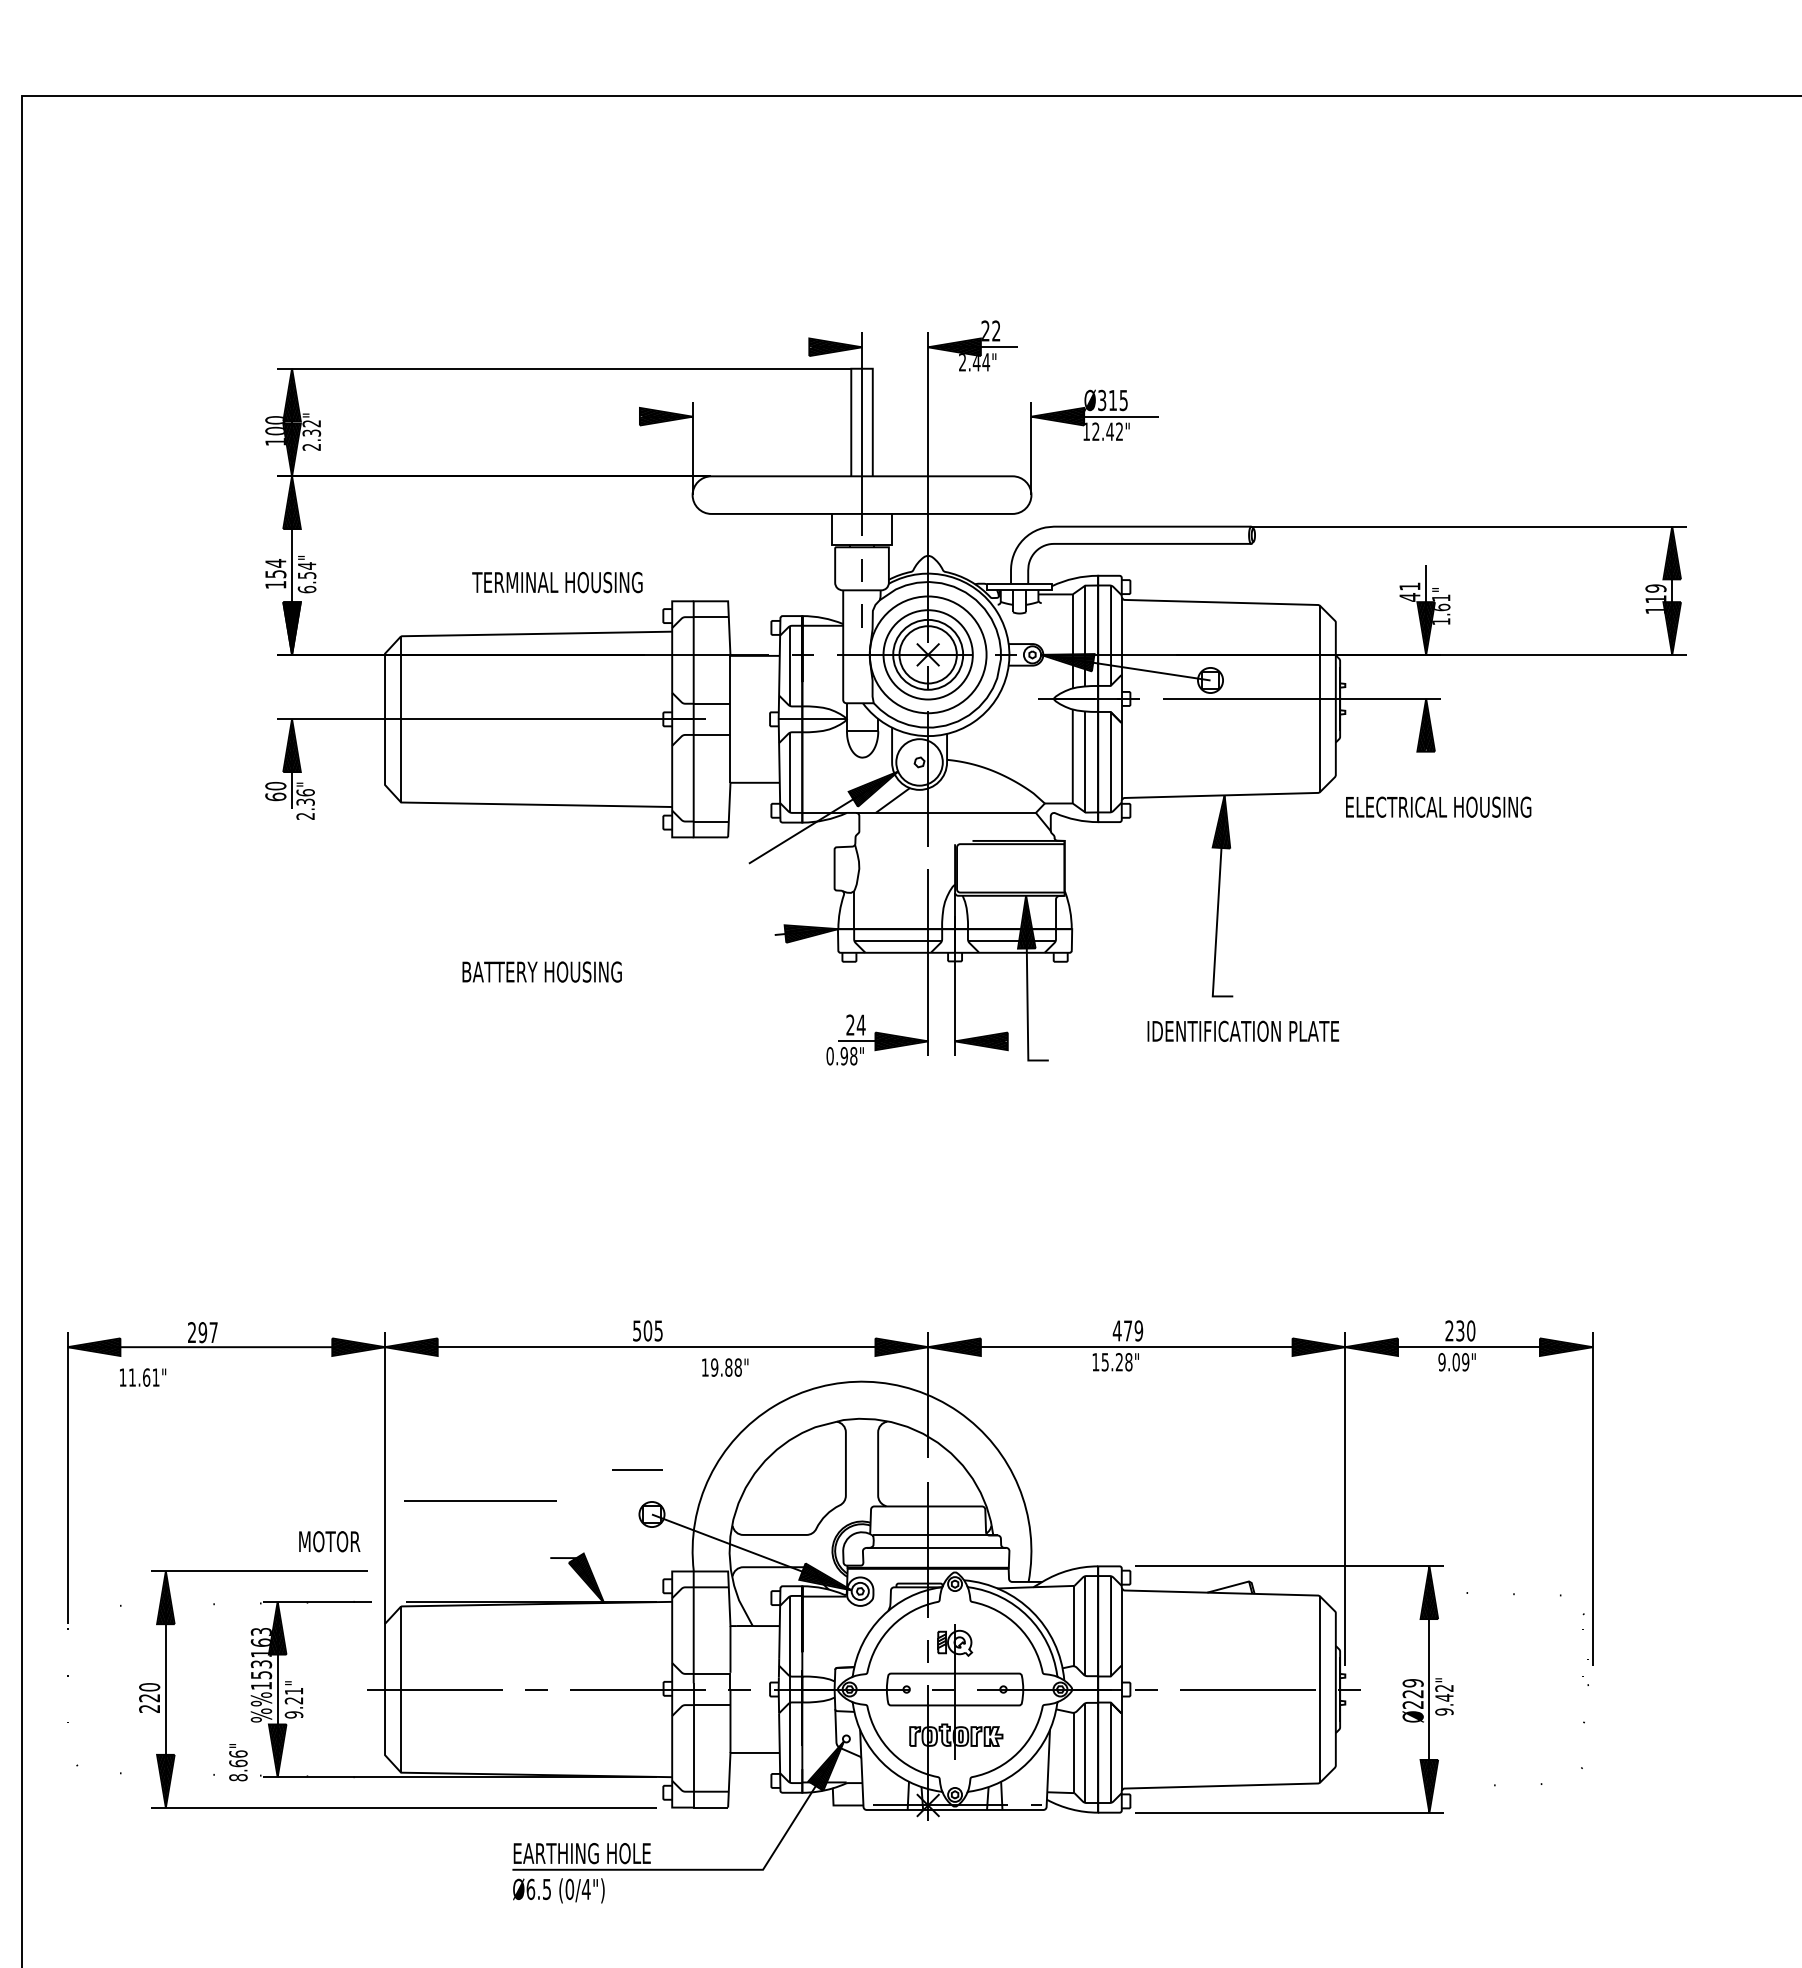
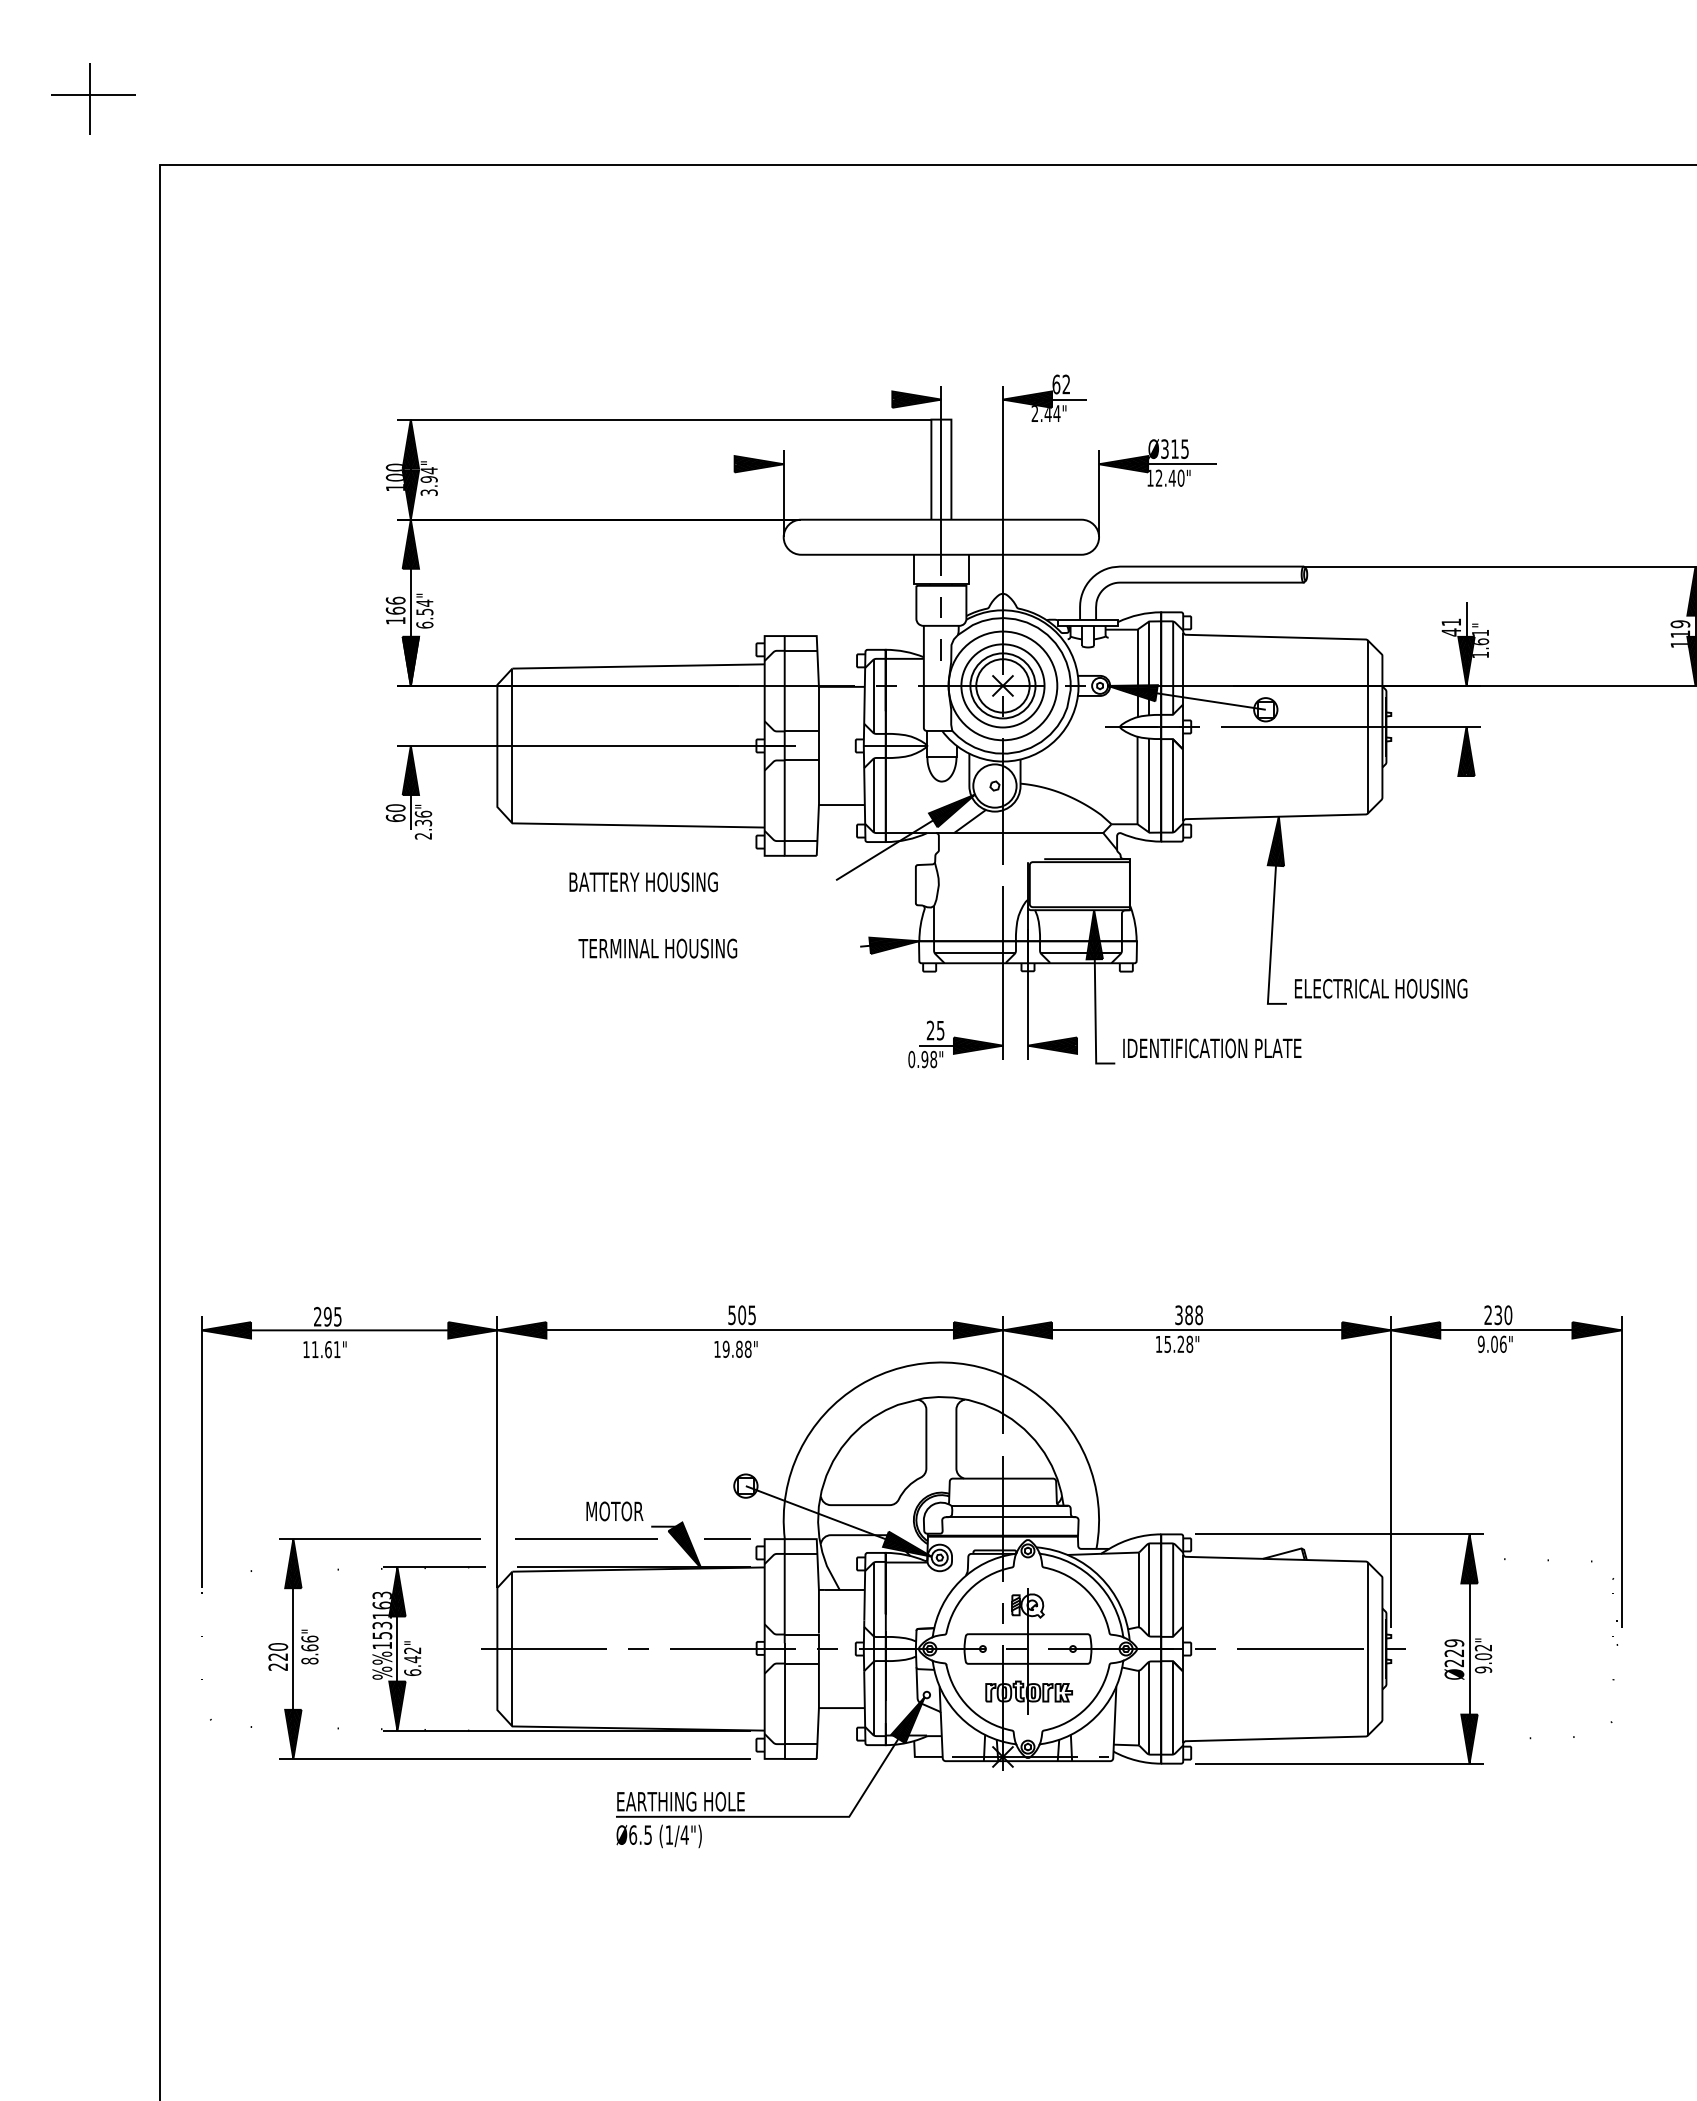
text: (985, 331) -> (1056, 384), 22 -> 62
text: (1118, 430) -> (1180, 477), 12.42" -> 12.40"
text: (311, 435) -> (428, 481), 2.32" -> 3.94"
text: (275, 568) -> (395, 605), 154 -> 166
text: (557, 582) -> (657, 948), moved
text: (1439, 806) -> (1381, 988), moved
text: (542, 972) -> (643, 882), moved
text: (861, 1025) -> (940, 1030), 24 -> 25
text: (1243, 1031) -> (1212, 1048), moved
text: (1127, 1331) -> (1188, 1315), 479 -> 388
text: (213, 1332) -> (337, 1316), 297 -> 295
text: (1464, 1361) -> (1502, 1343), 9.09" -> 9.06"
text: (724, 1366) -> (735, 1348), moved
text: (142, 1377) -> (324, 1349), moved
line: (637, 1469) -> (727, 1538), moved
line: (480, 1499) -> (586, 1538), moved
text: (329, 1541) -> (614, 1511), moved
text: (1444, 1697) -> (1483, 1656), 9.42" -> 9.02"
text: (293, 1702) -> (412, 1661), 9.21" -> 6.42"
text: (237, 1762) -> (309, 1646), moved
text: (569, 1888) -> (669, 1834), (0/4") -> (1/4")

